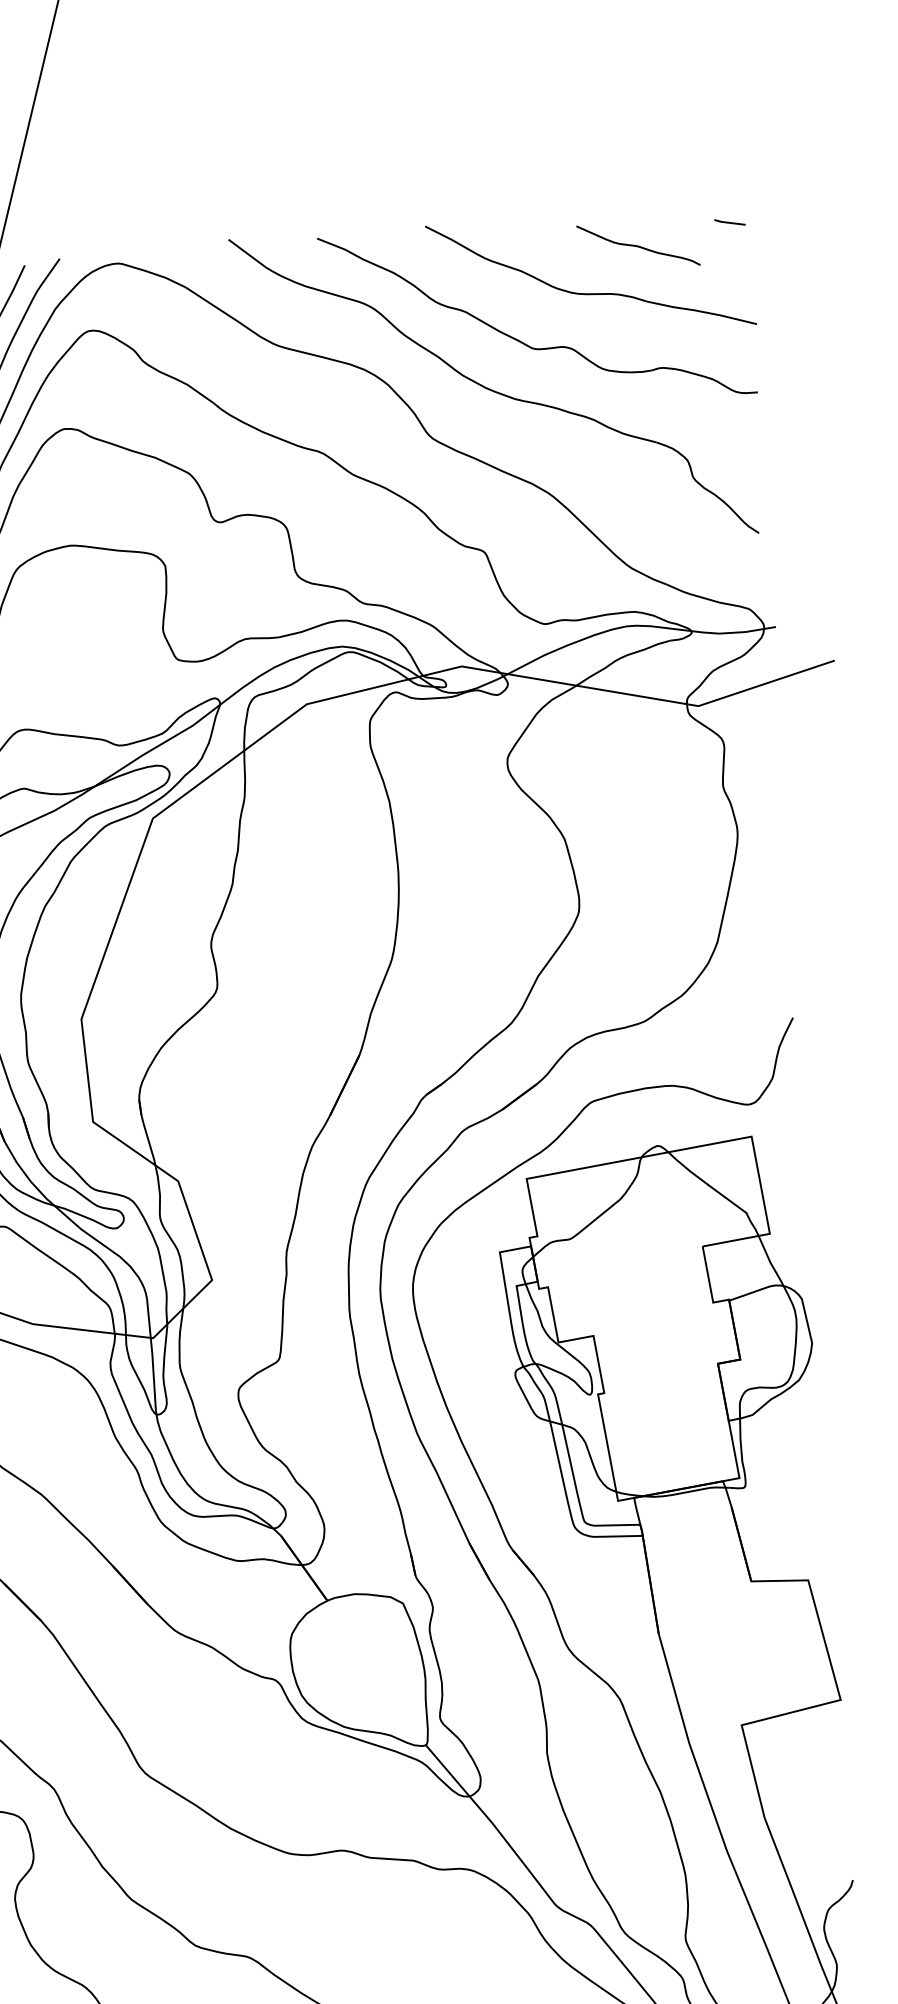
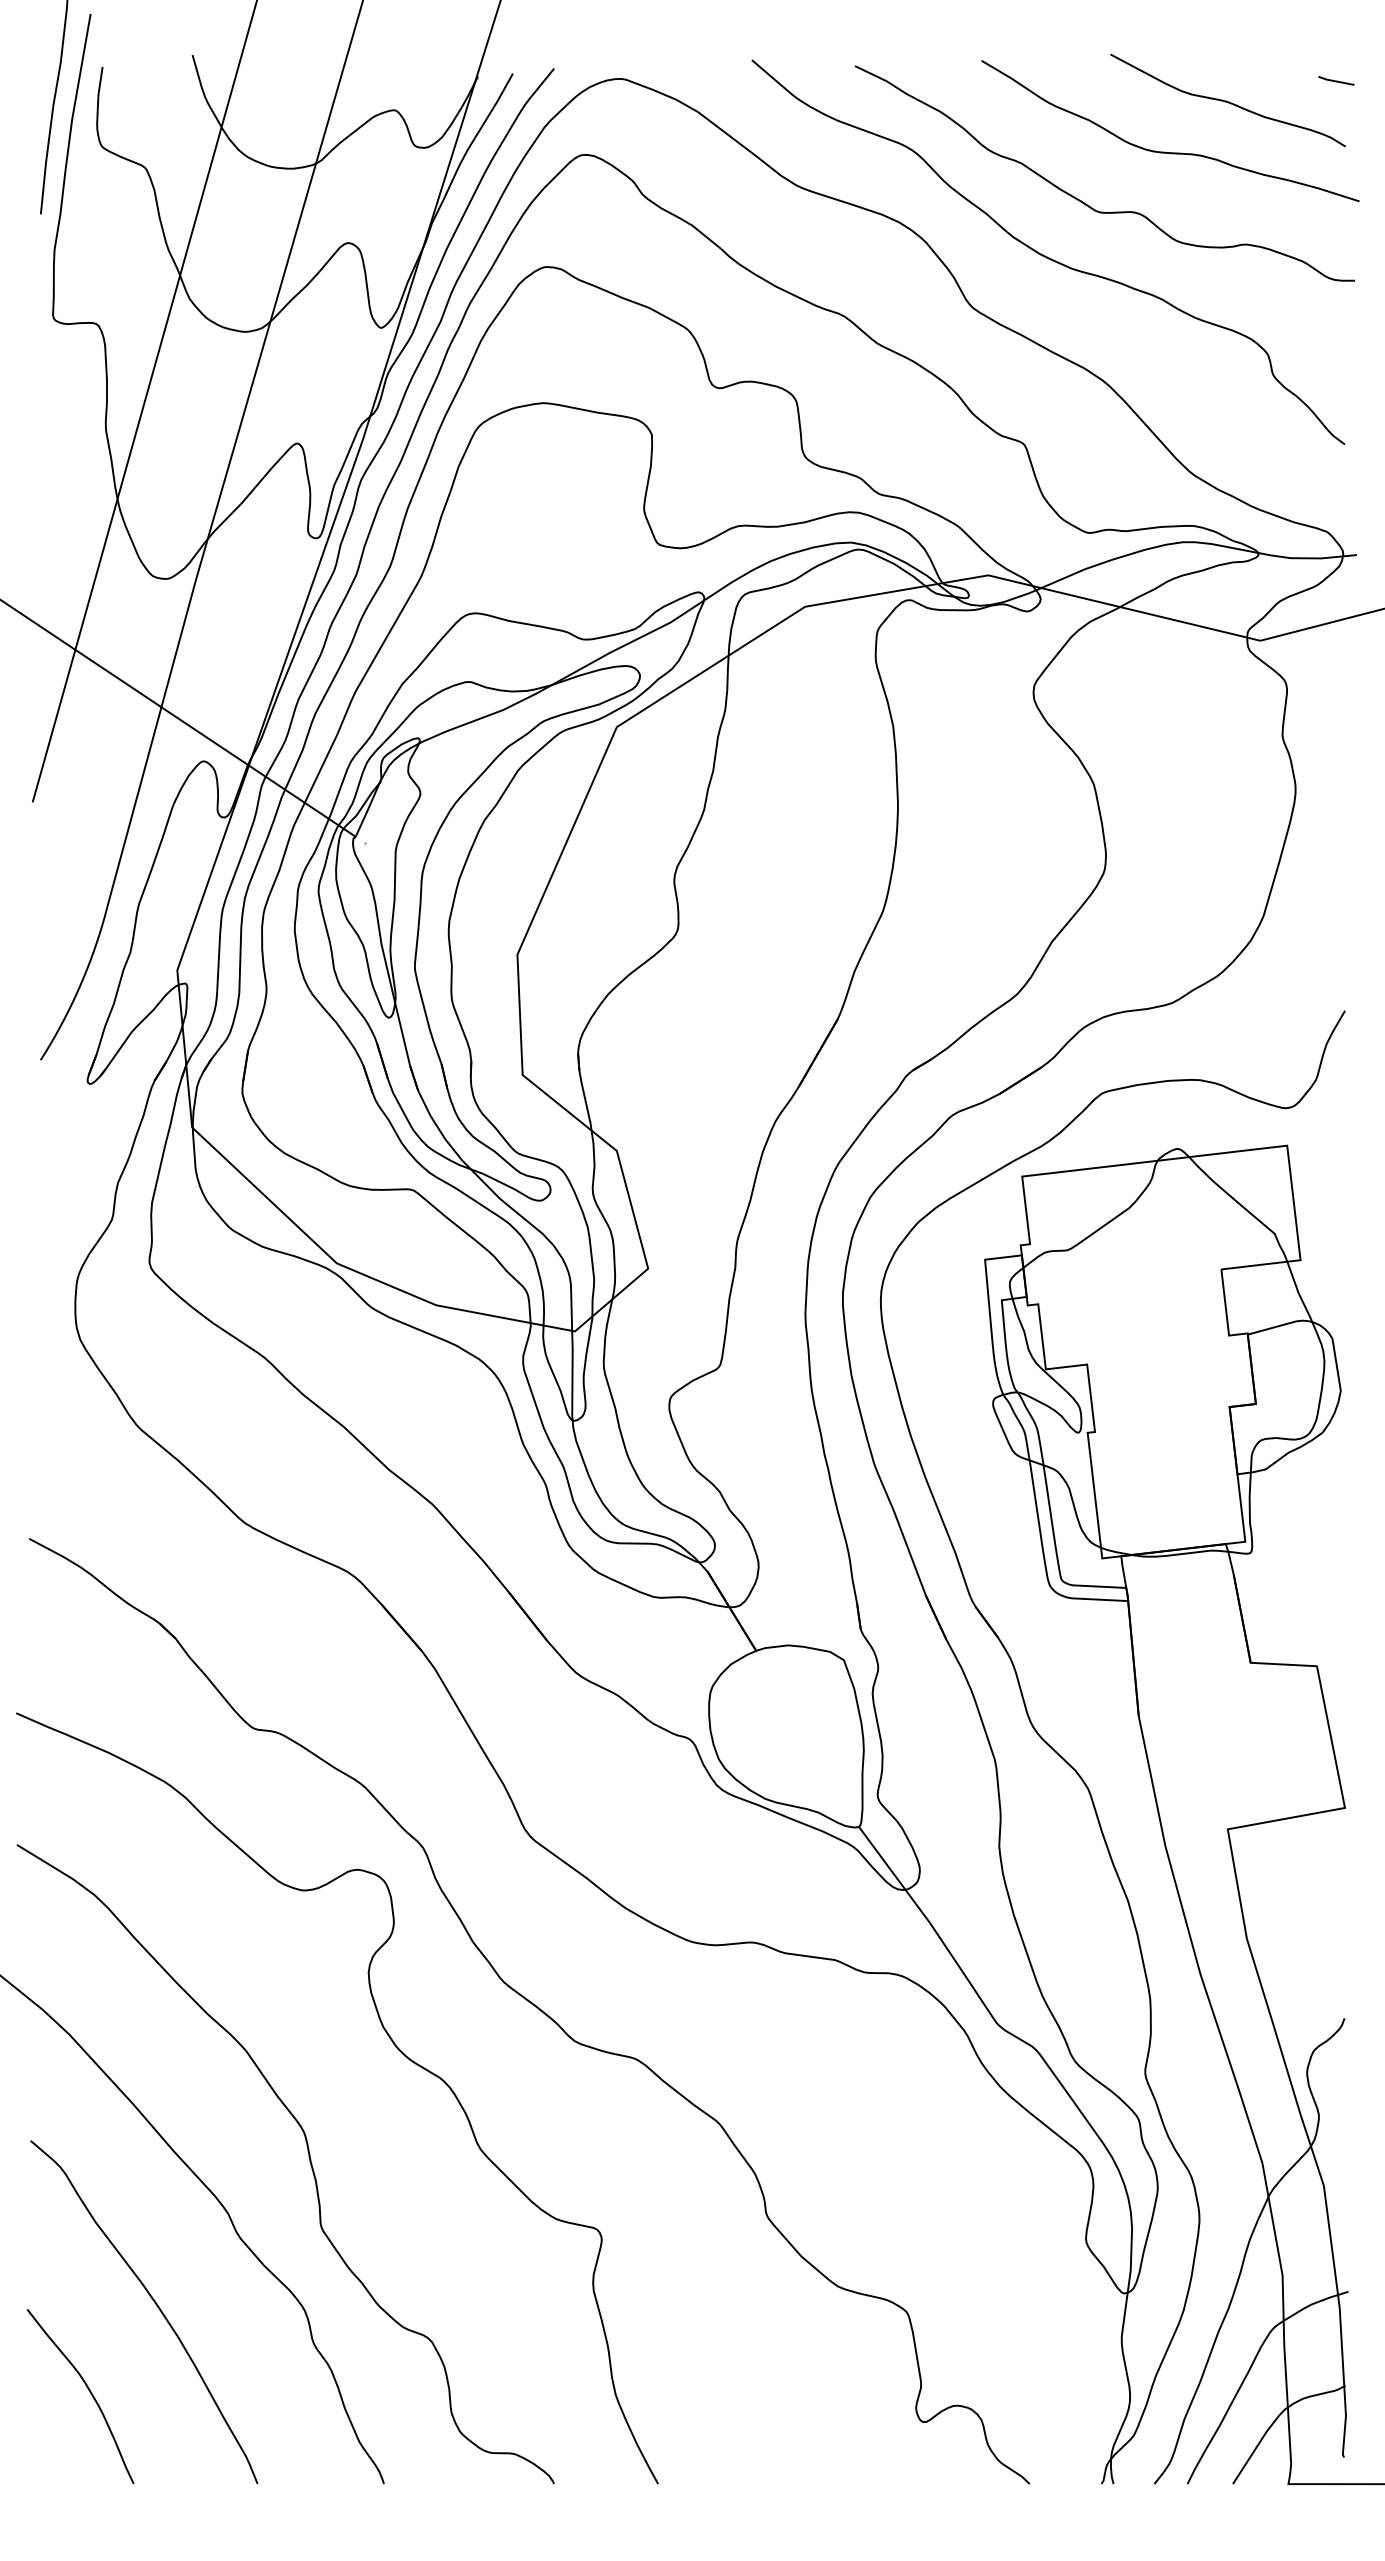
part: (637, 245) -> (1227, 100), size x1.67

